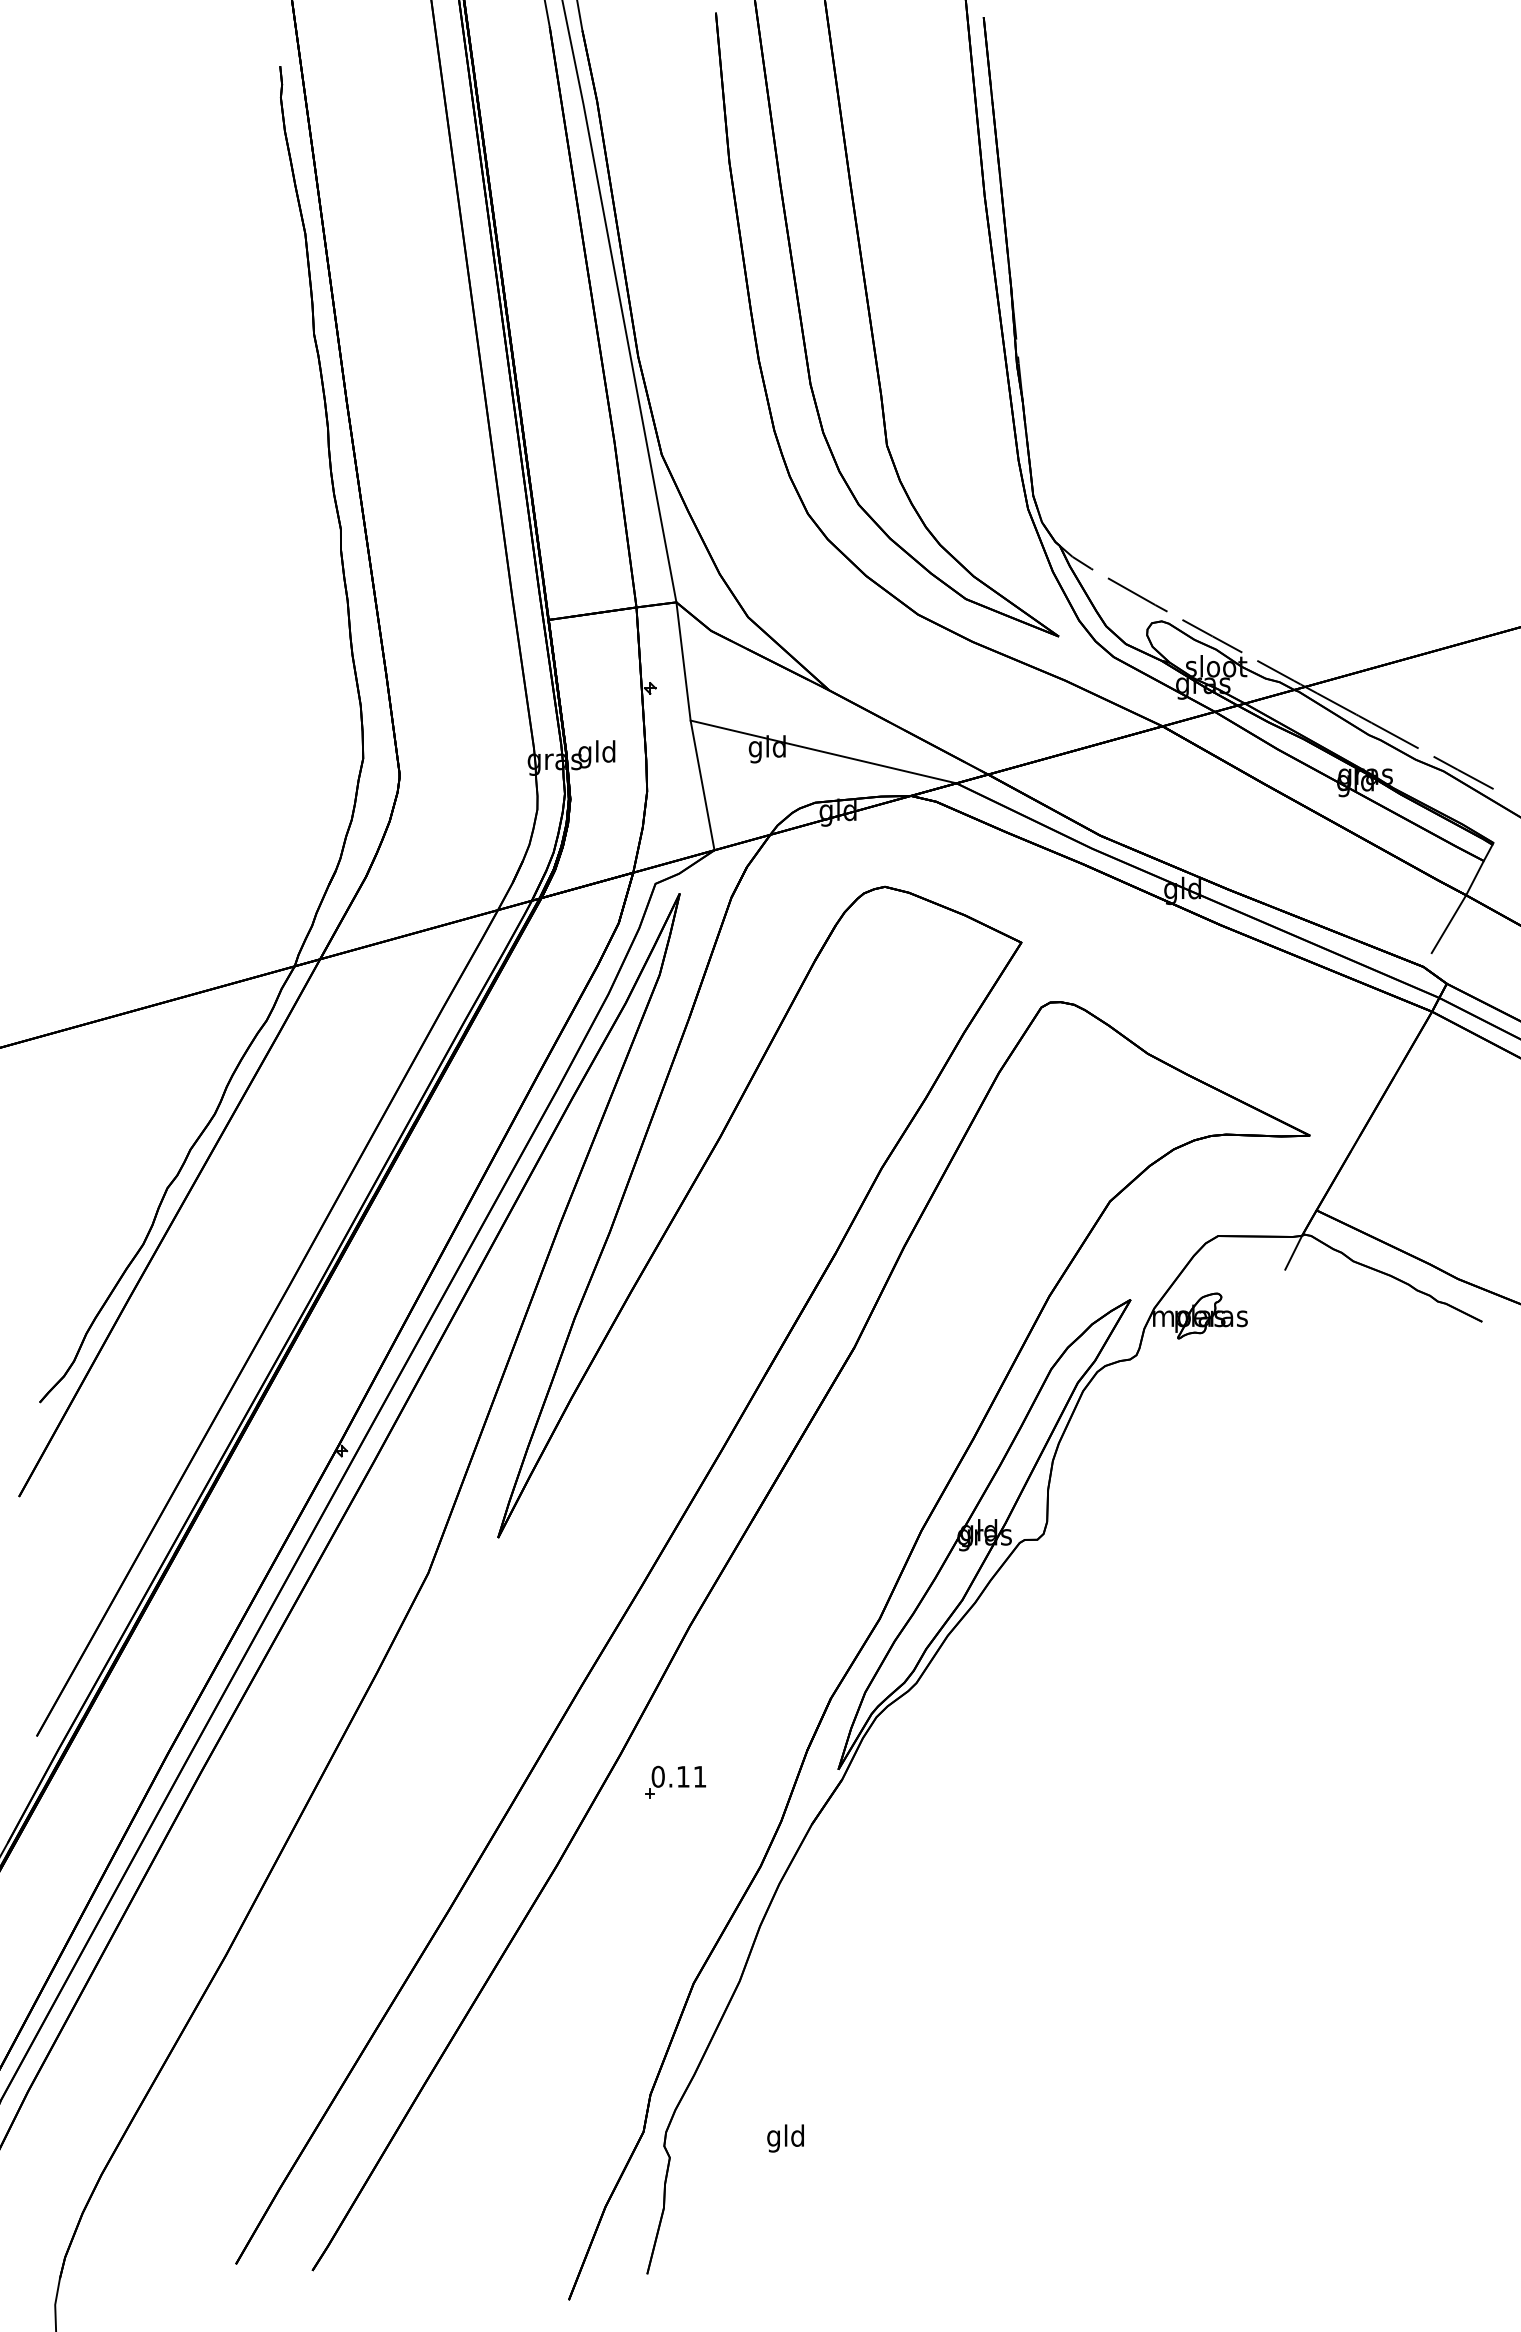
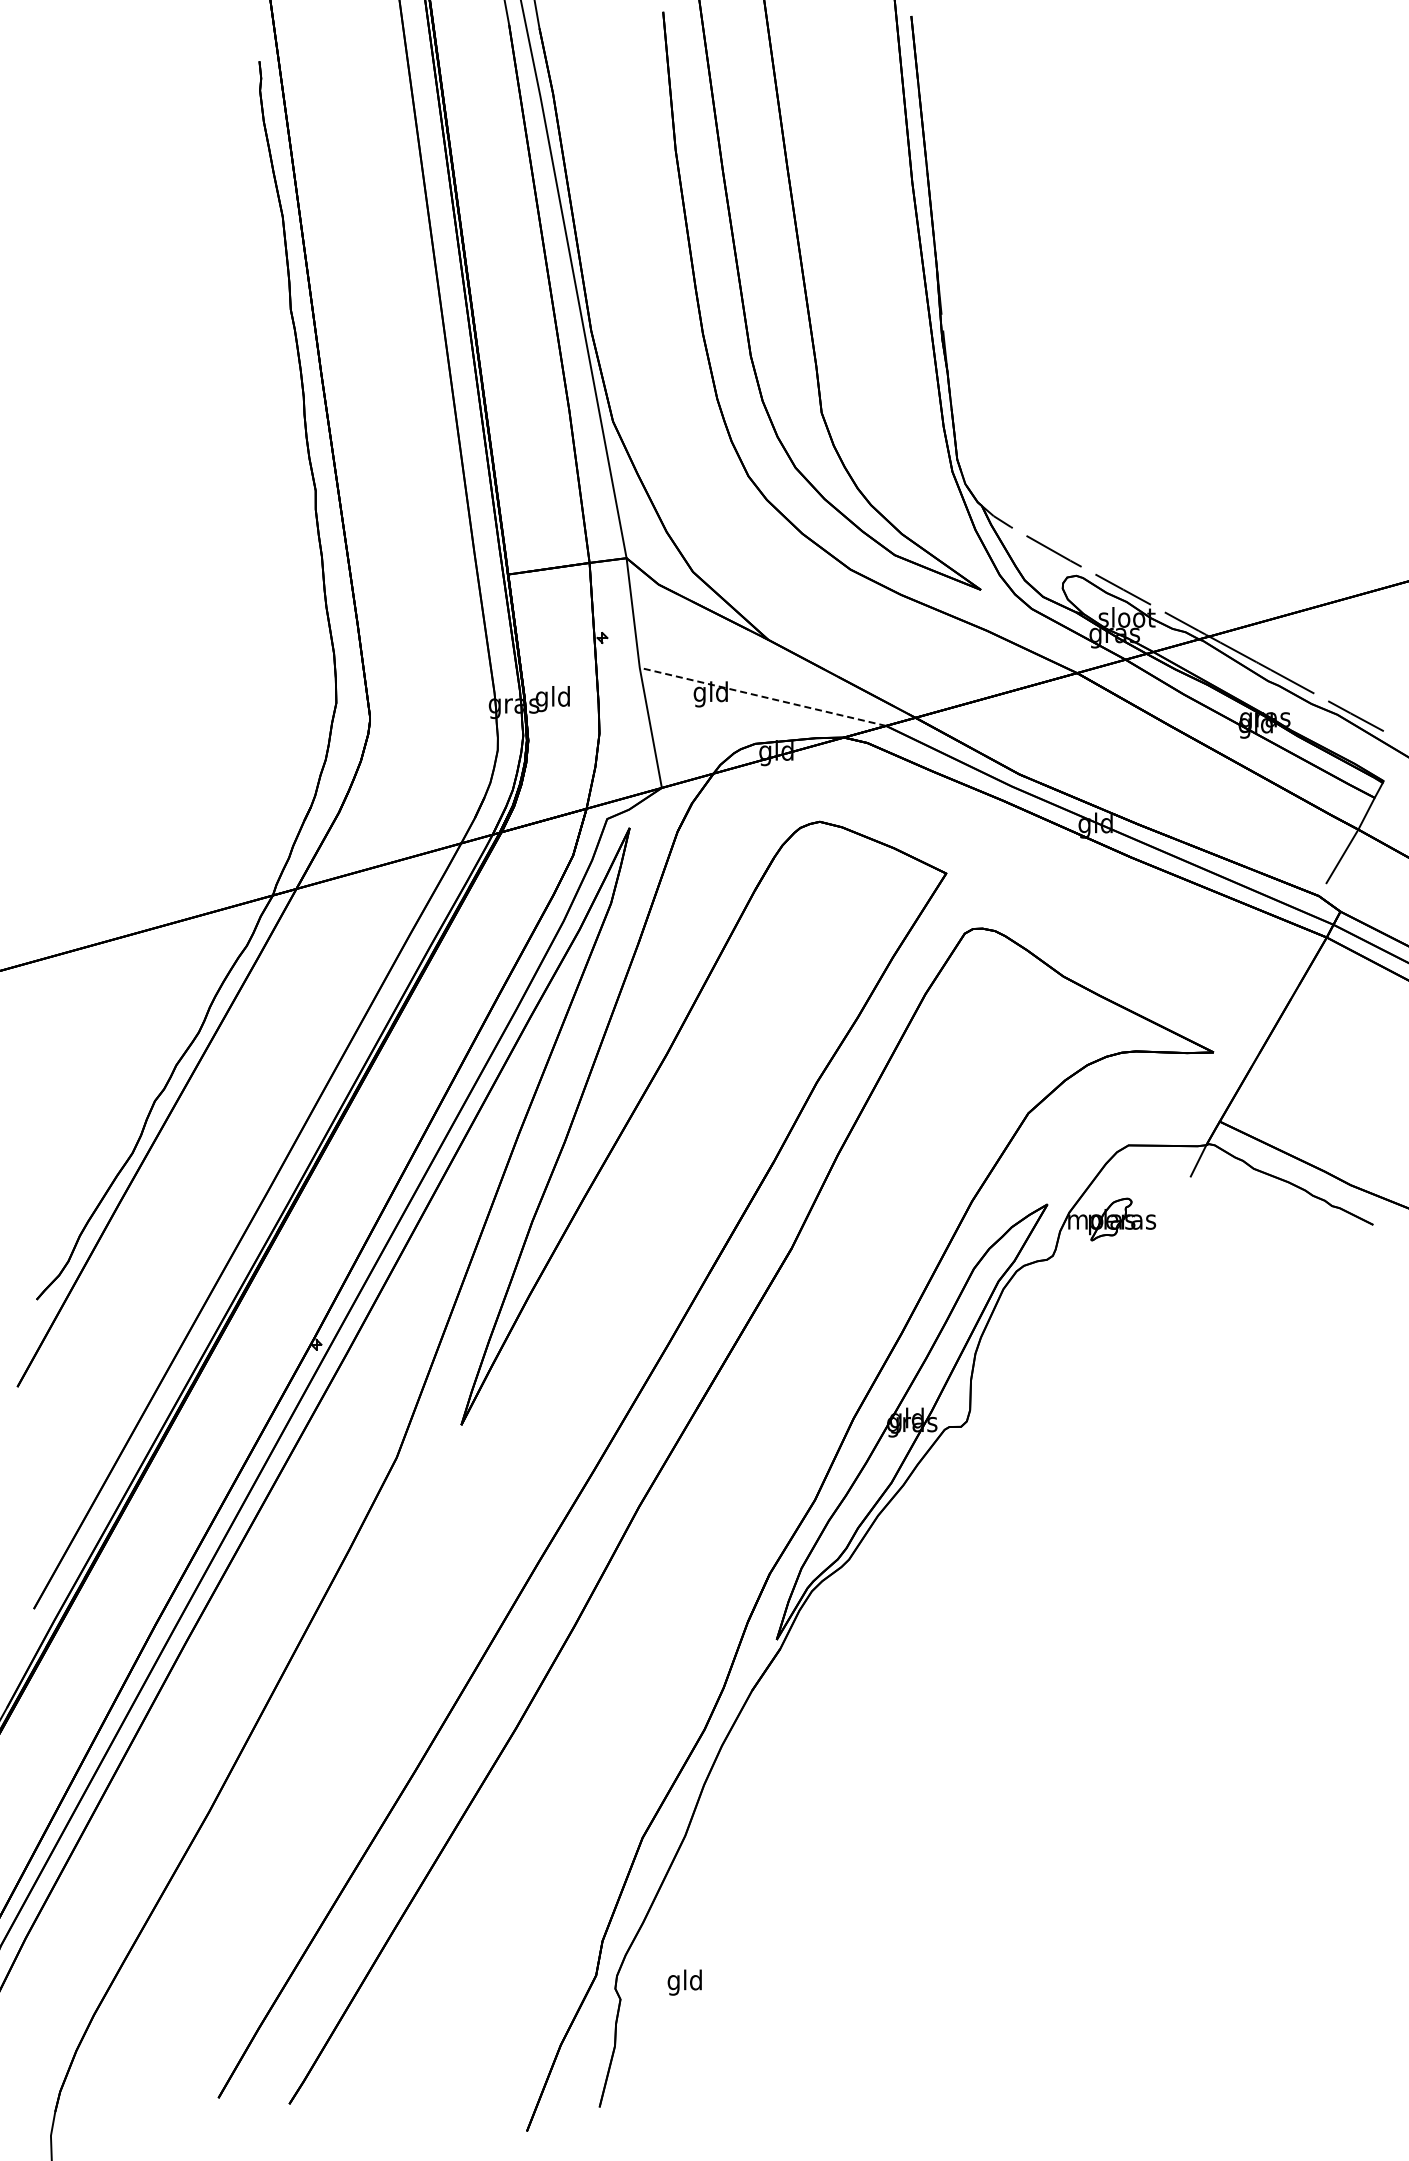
line: (823, 751) -> (762, 696), solid -> dashed
part: (675, 1782) -> (625, 1651), removed
text: (785, 2138) -> (684, 1982), moved

